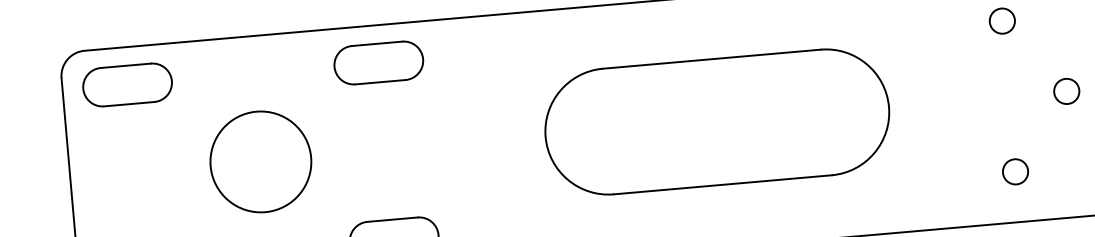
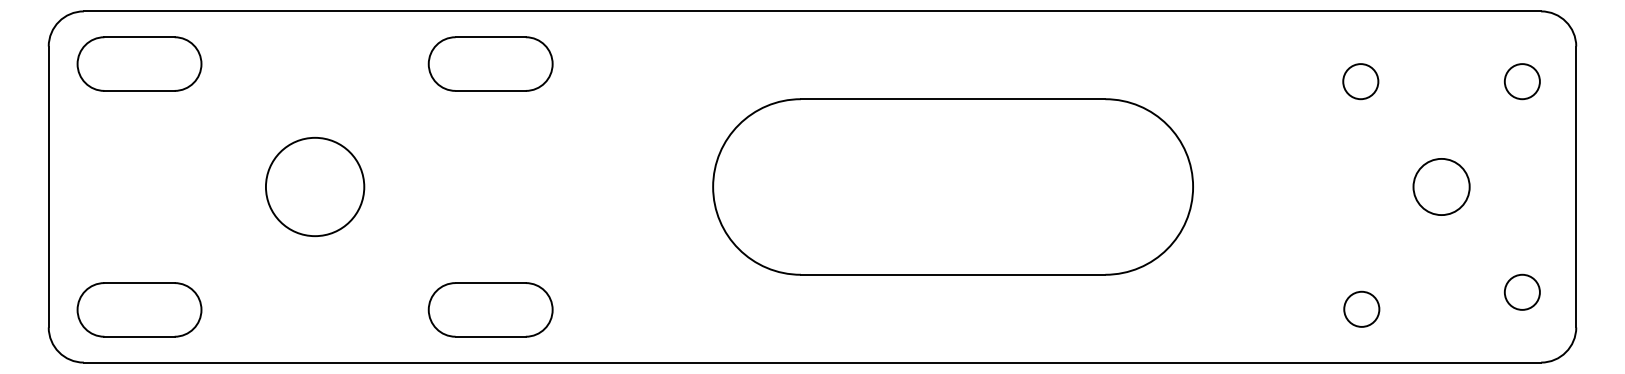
circle: (1066, 91) -> (1441, 186), size x1.6
circle: (260, 161) -> (314, 186), size x0.7
circle: (1015, 171) -> (1361, 308), moved

